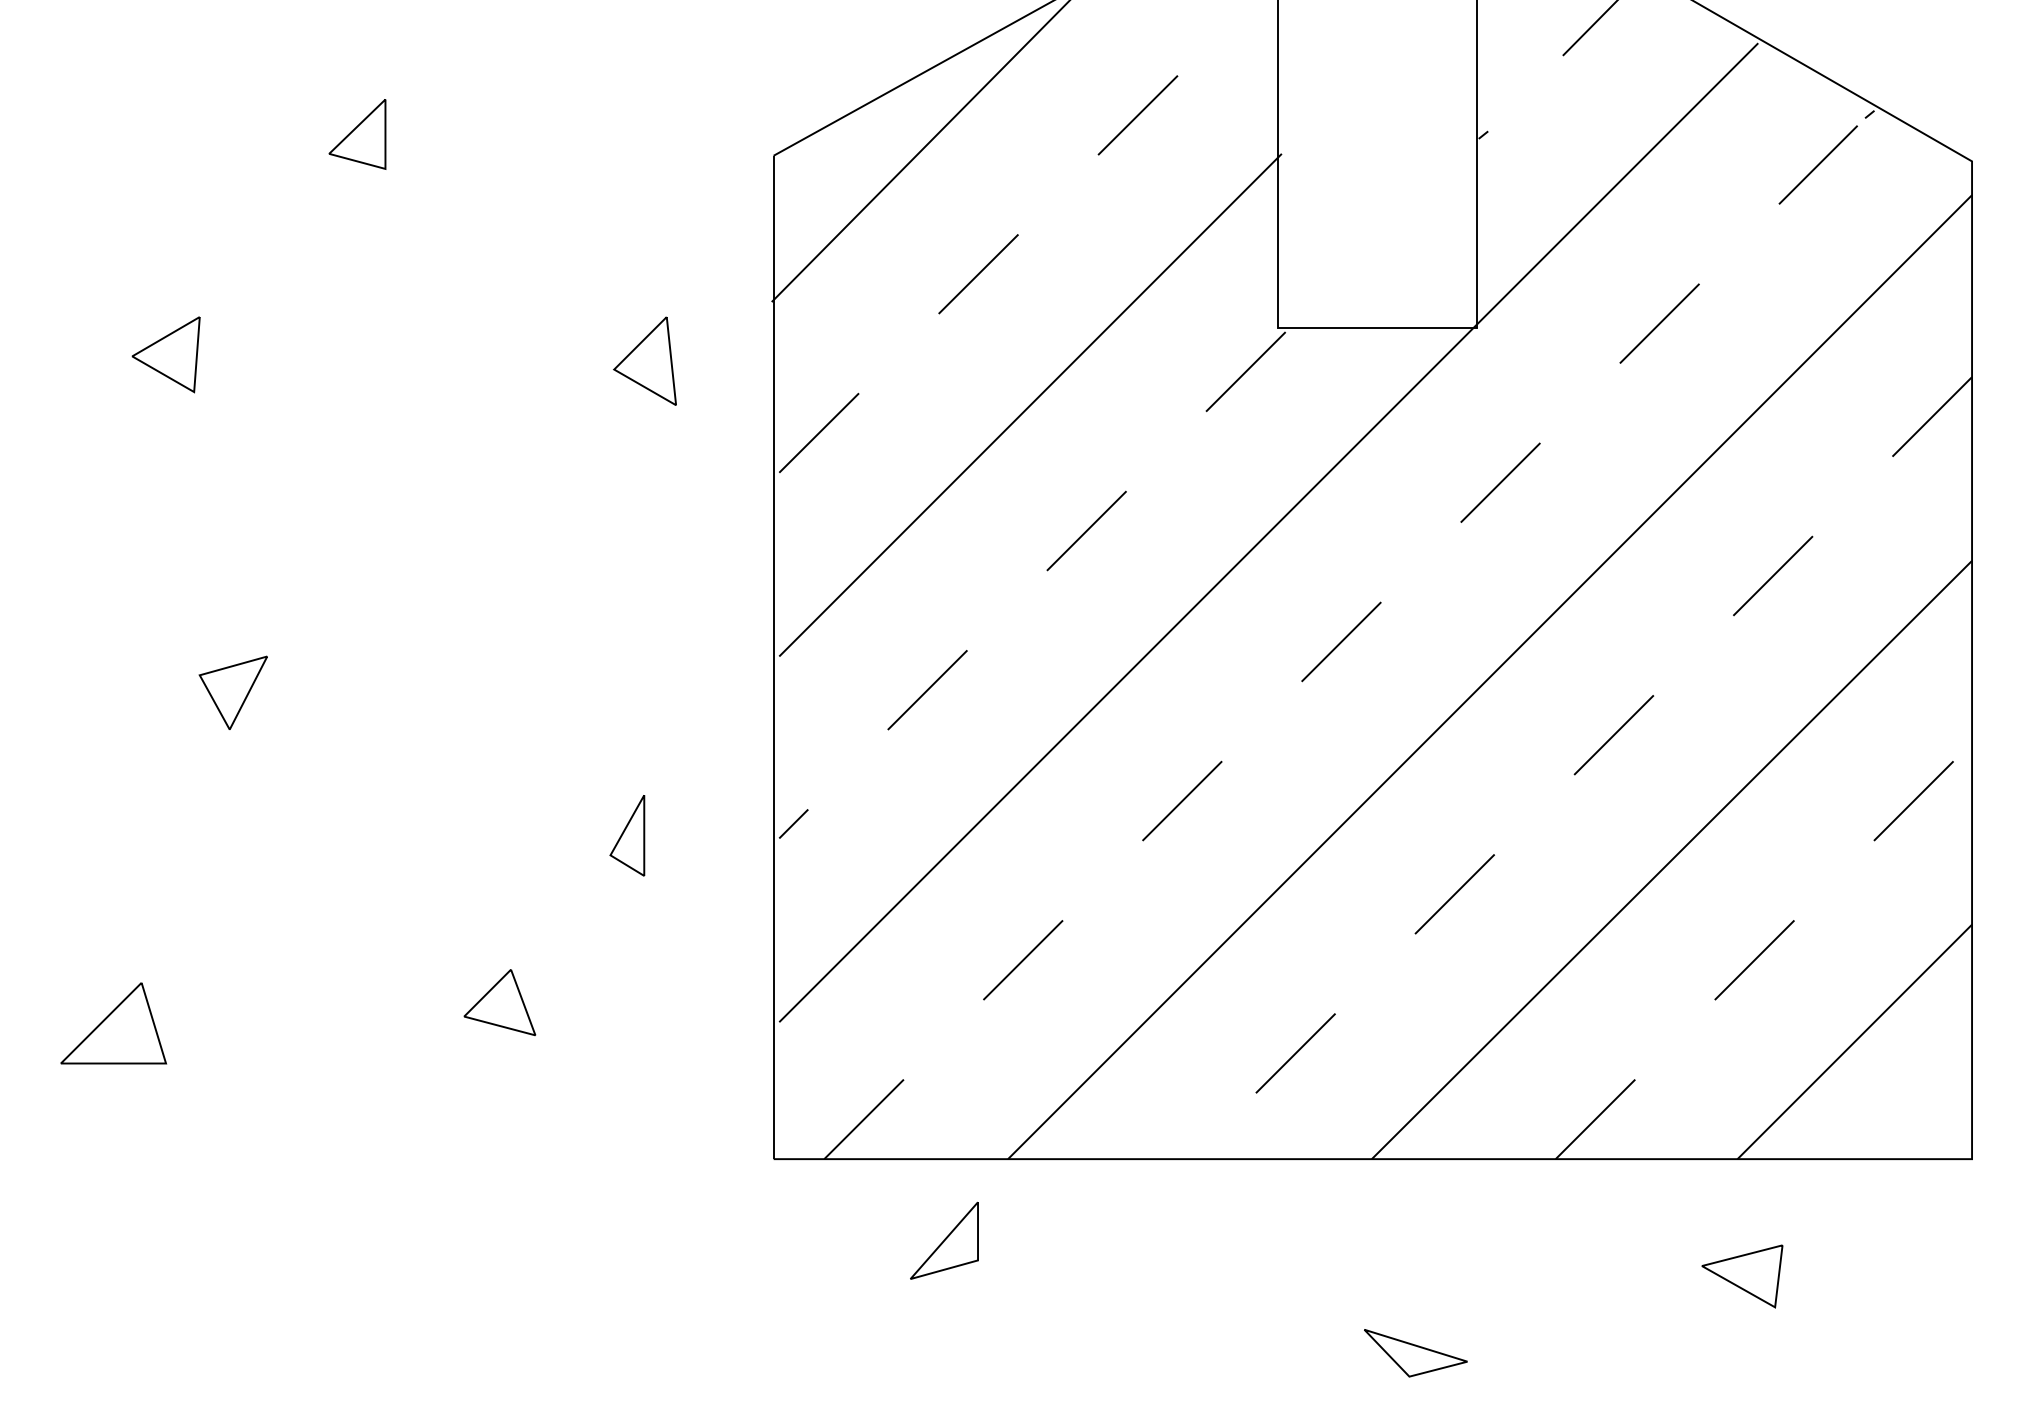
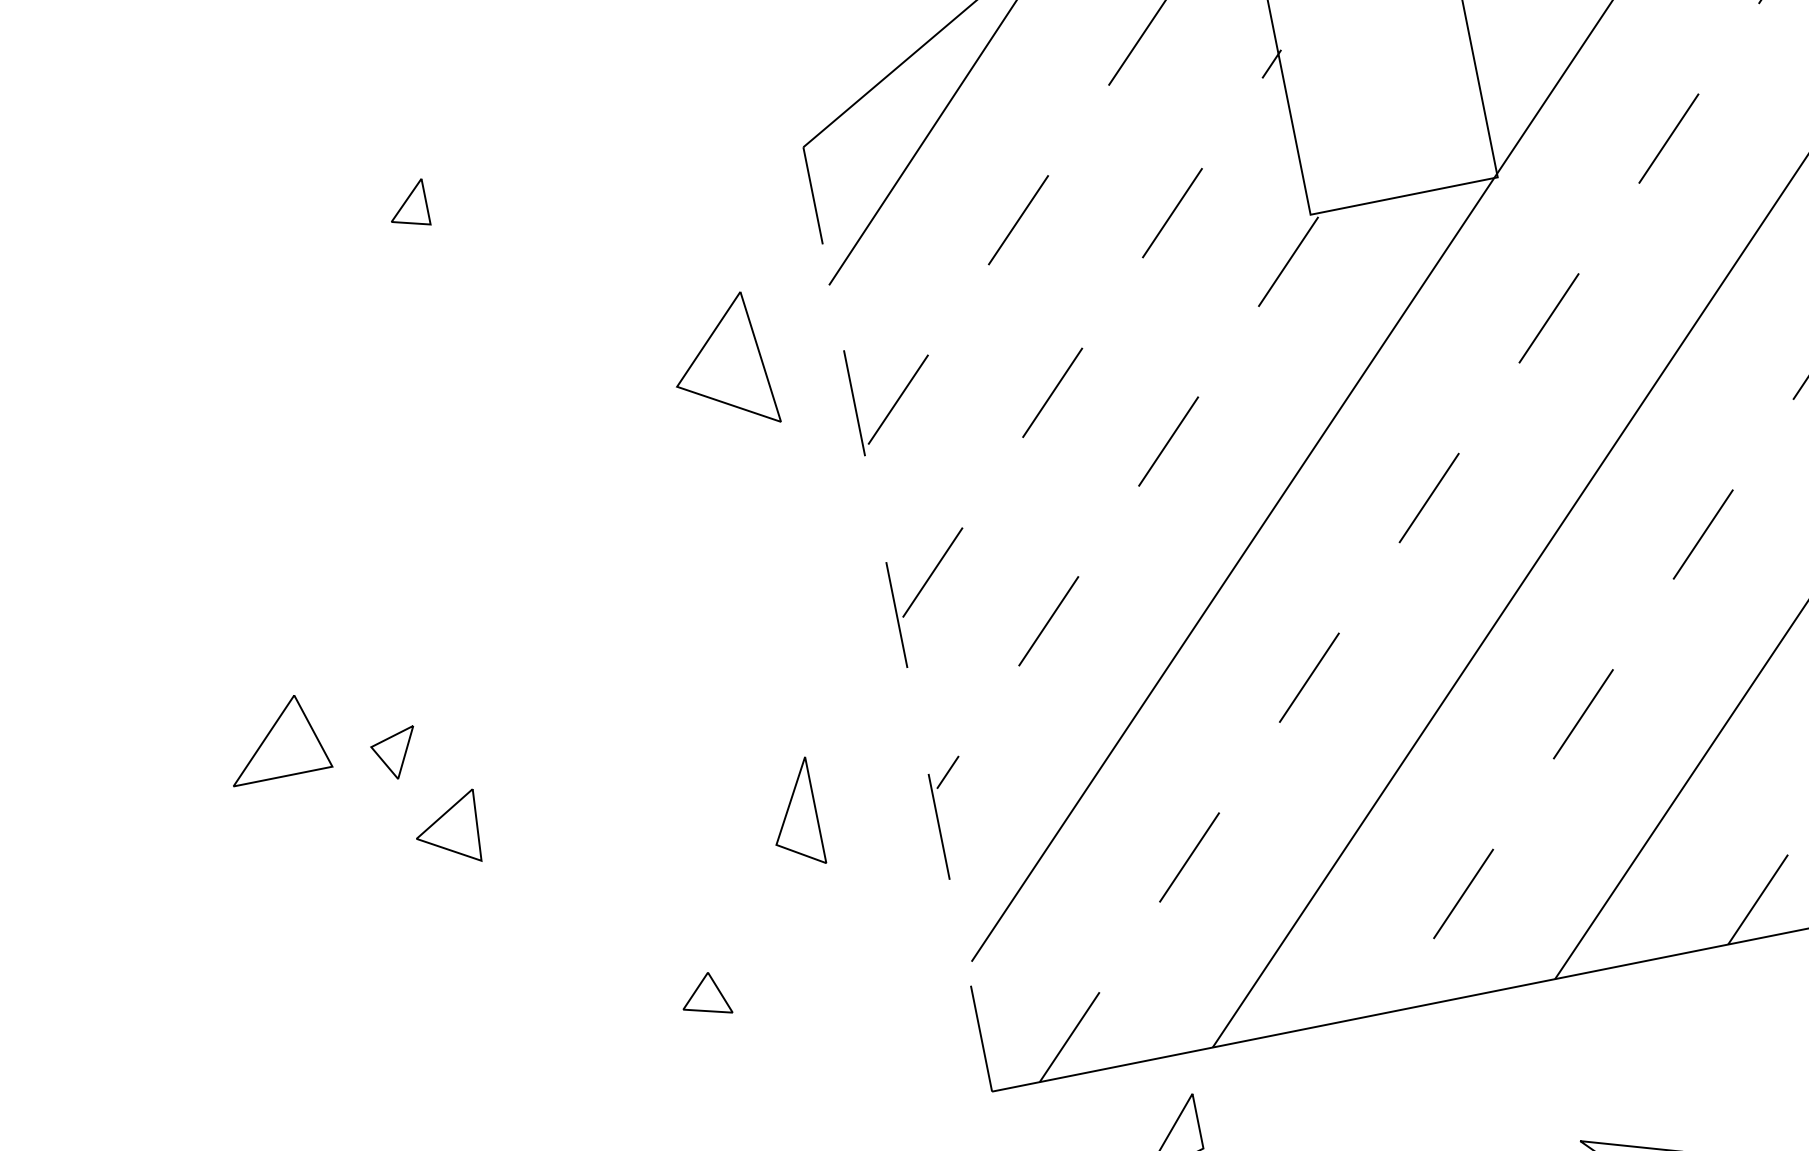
part: (357, 134) -> (407, 205), size x0.7
part: (165, 354) -> (447, 830), moved
part: (644, 360) -> (720, 364), size x1.6
line: (1030, 404) -> (1091, 333), solid -> dashed
line: (773, 657) -> (897, 619), solid -> dashed
part: (232, 692) -> (394, 754), size x0.7
part: (627, 835) -> (793, 814), size x1.4
part: (499, 1002) -> (704, 995), size x0.7
part: (113, 1023) -> (275, 738), moved

